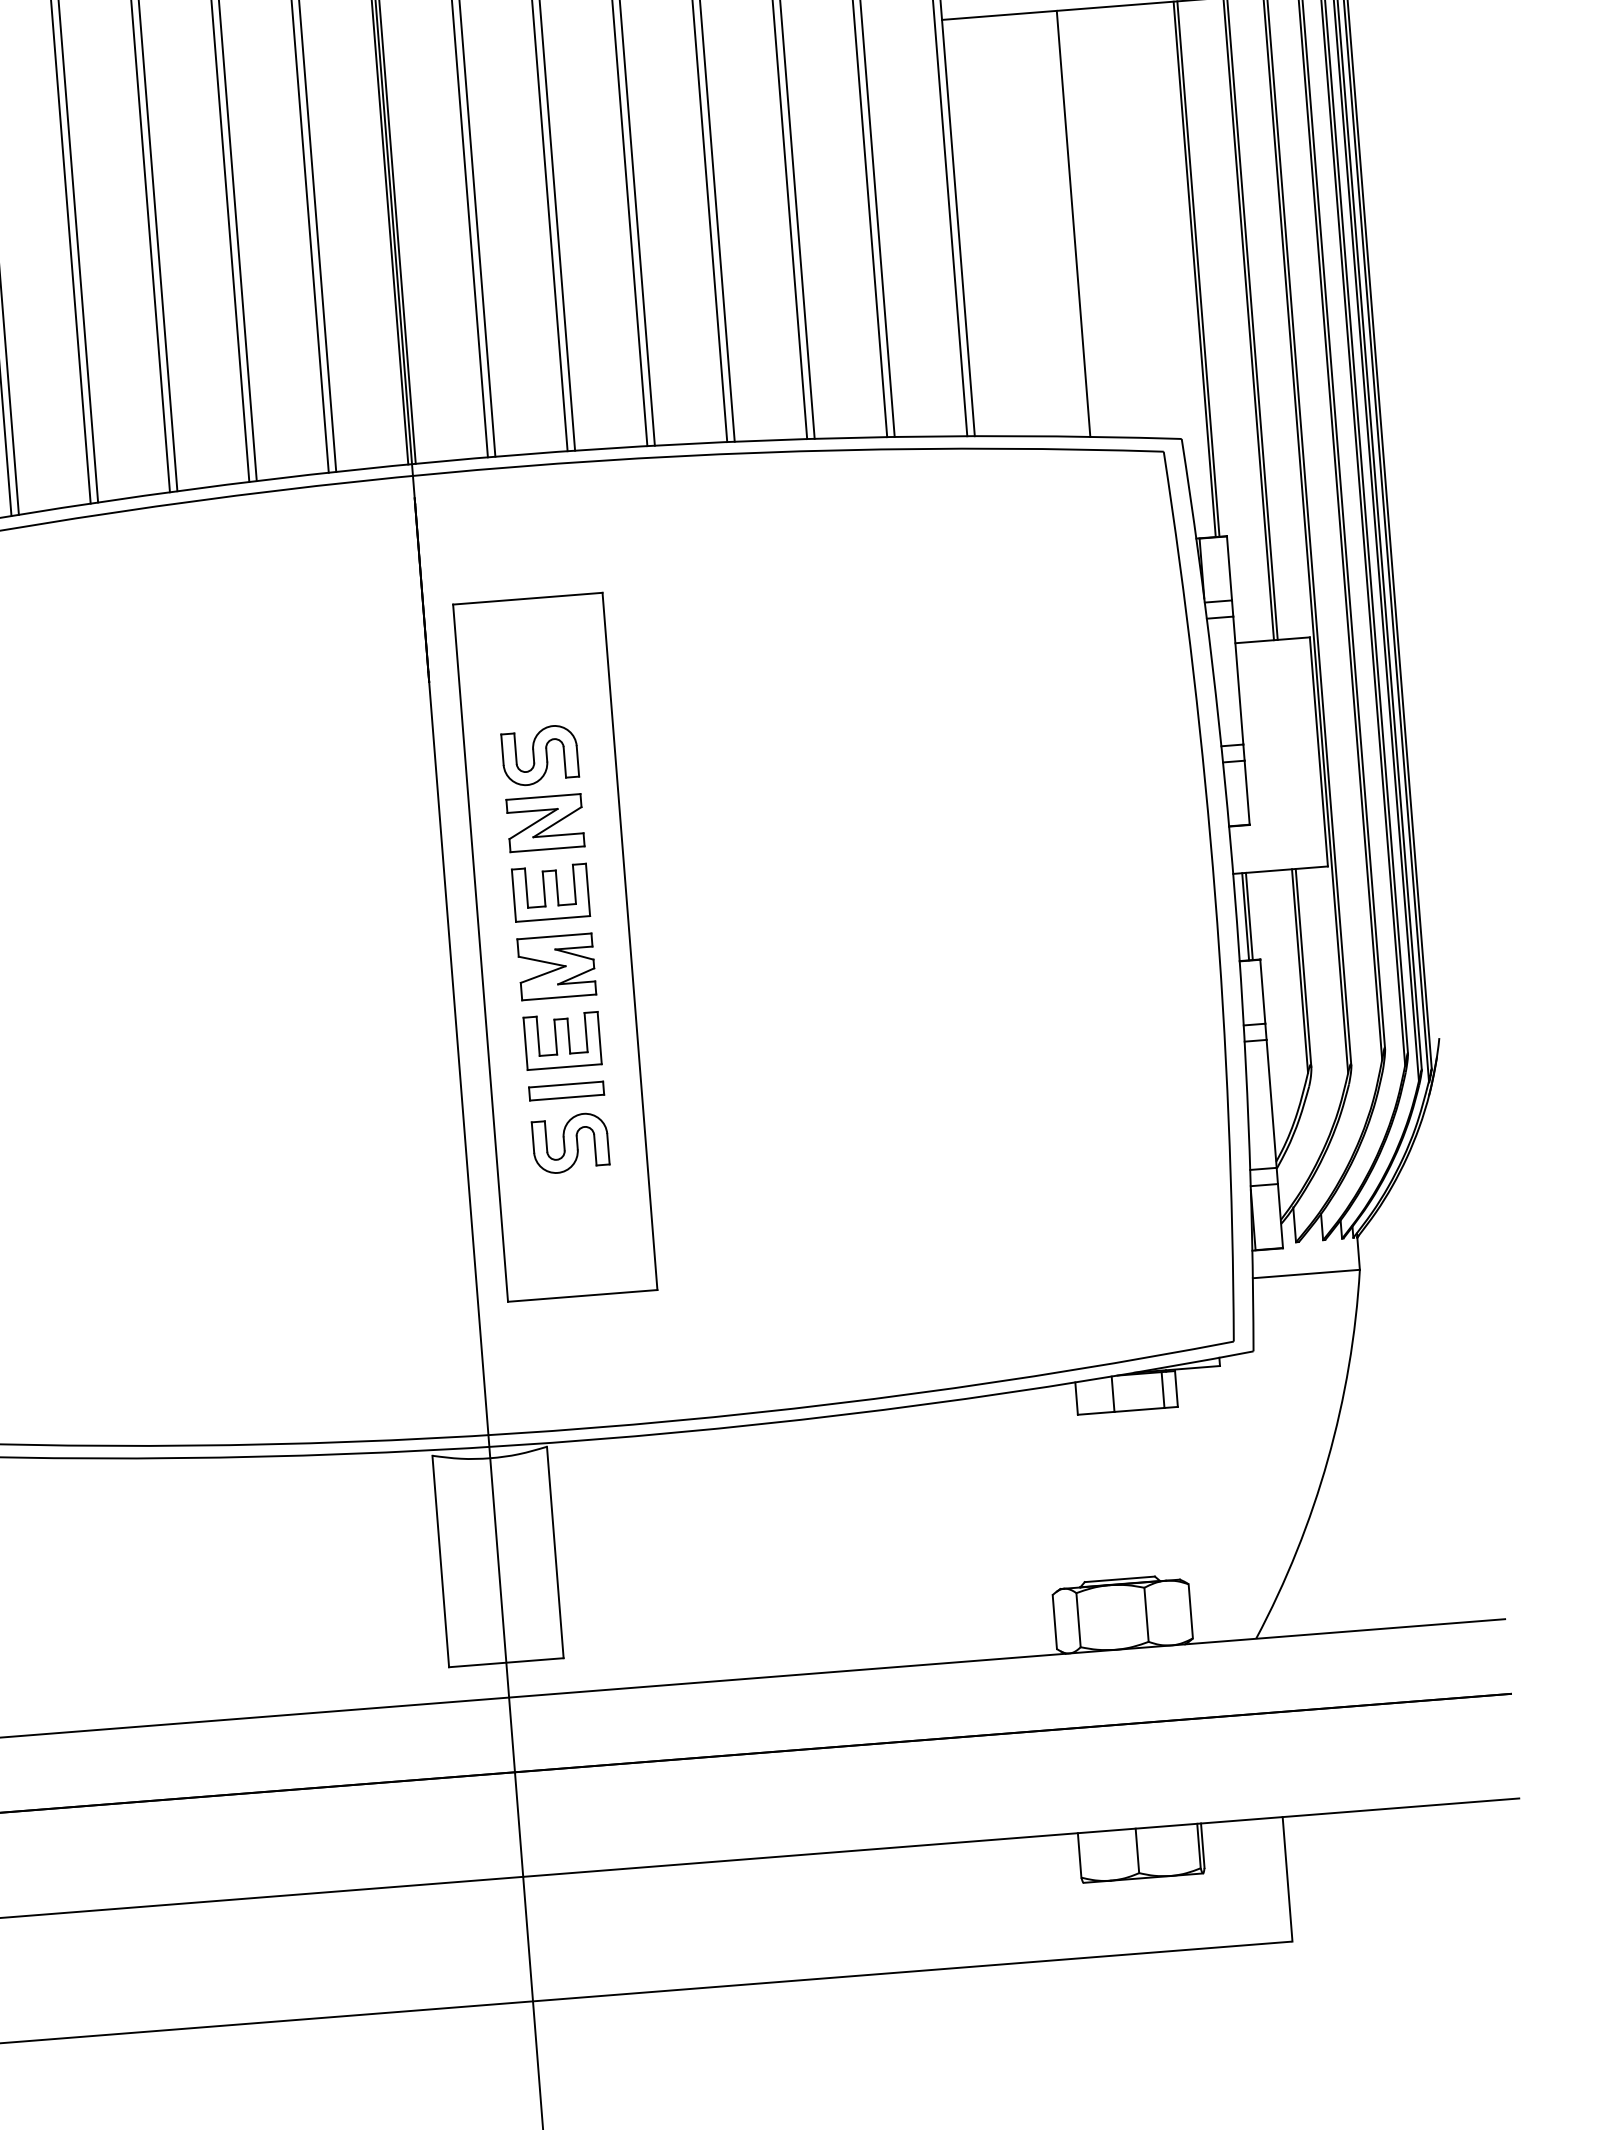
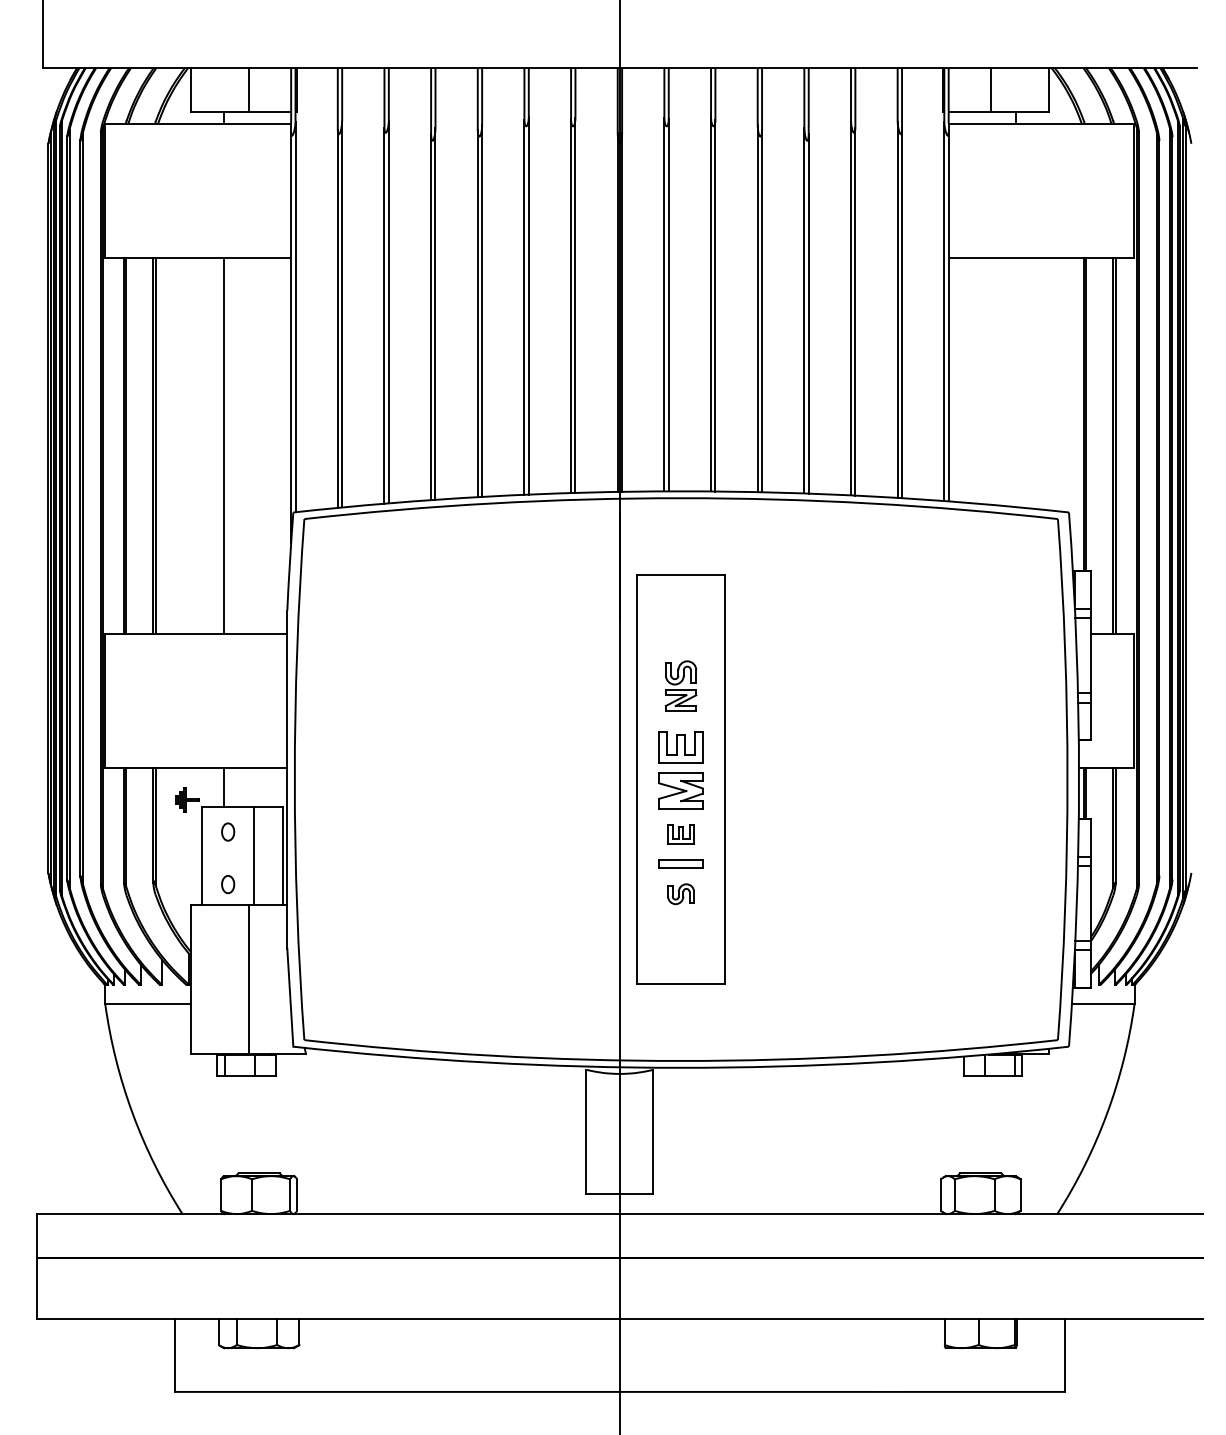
line: (1072, 224) -> (1015, 382), removed
part: (541, 786) -> (680, 685), size x0.7
part: (561, 1041) -> (680, 834), size x0.6
part: (569, 1141) -> (680, 893), size x0.6

